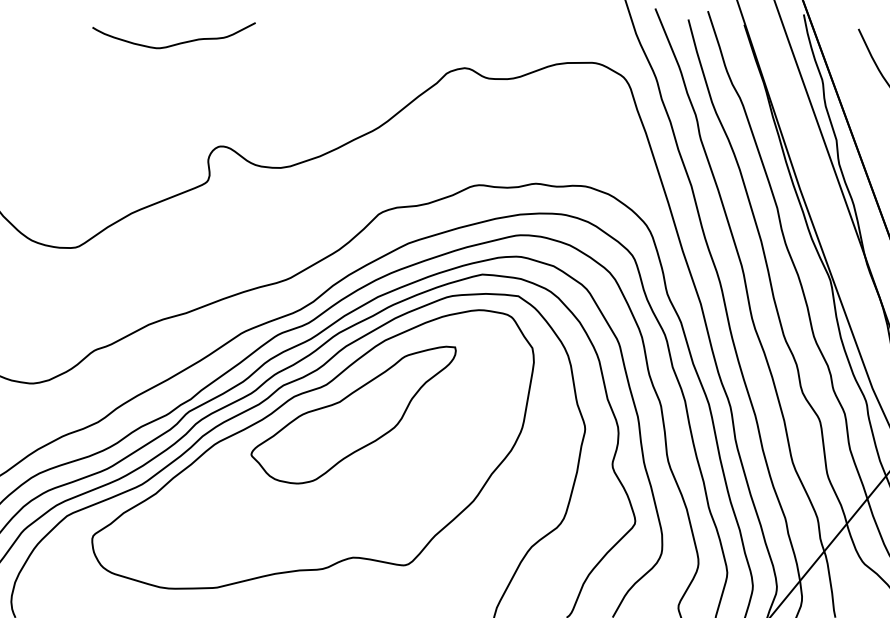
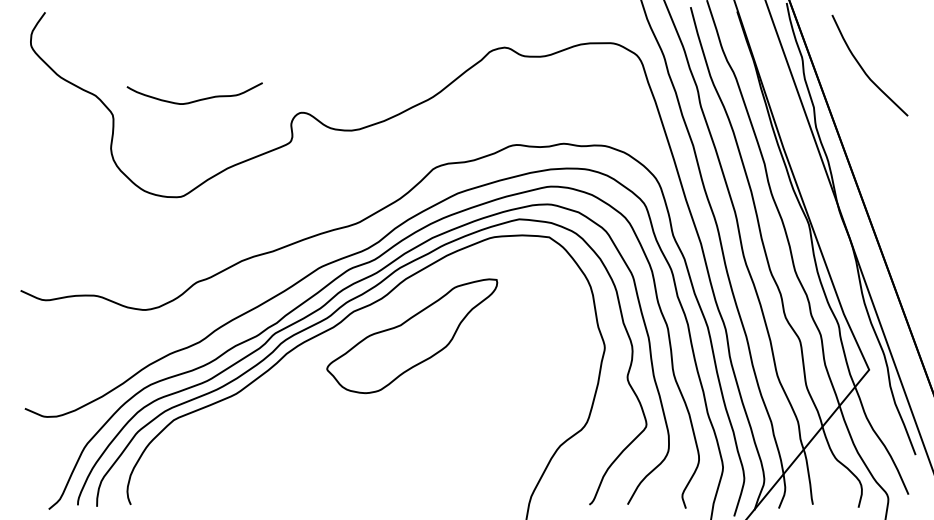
curve: (177, 42) -> (197, 99), moved
part: (313, 449) -> (378, 364), removed

